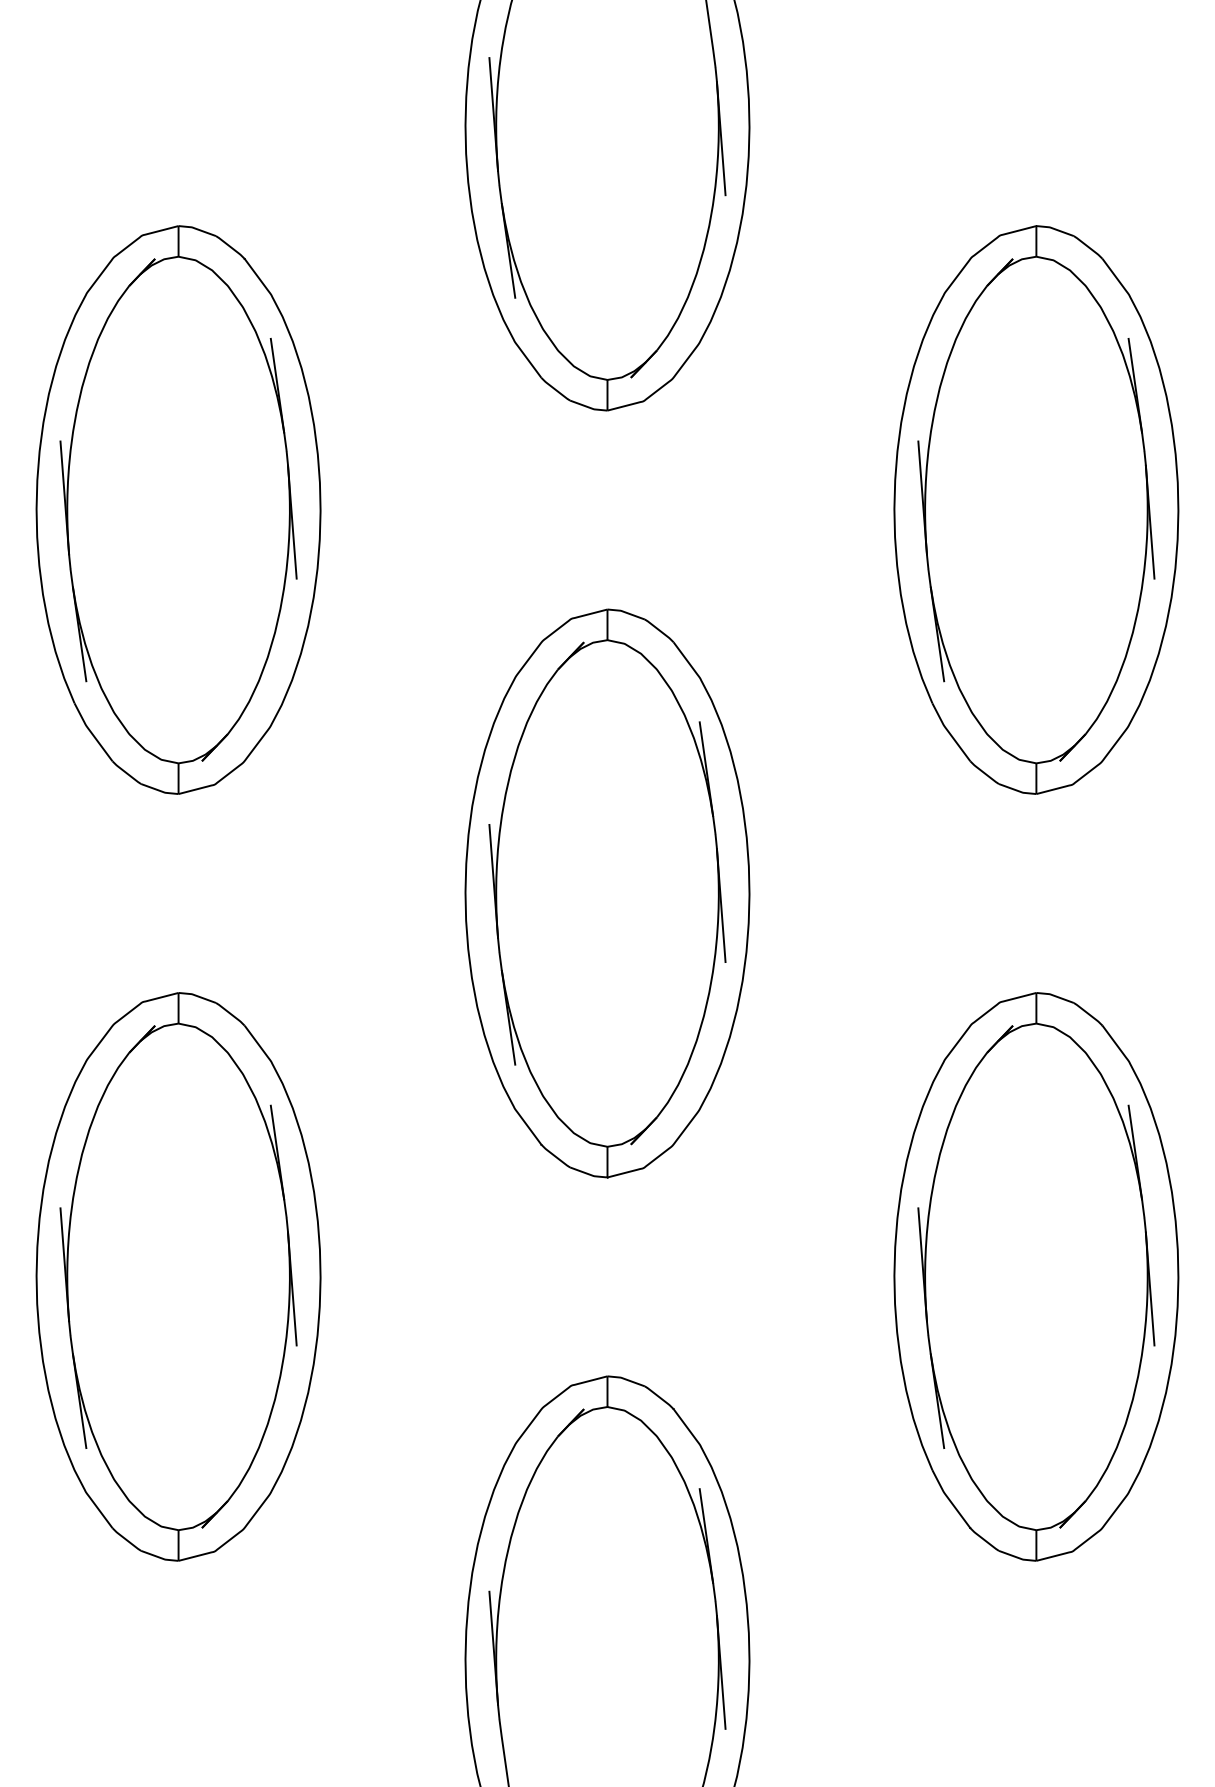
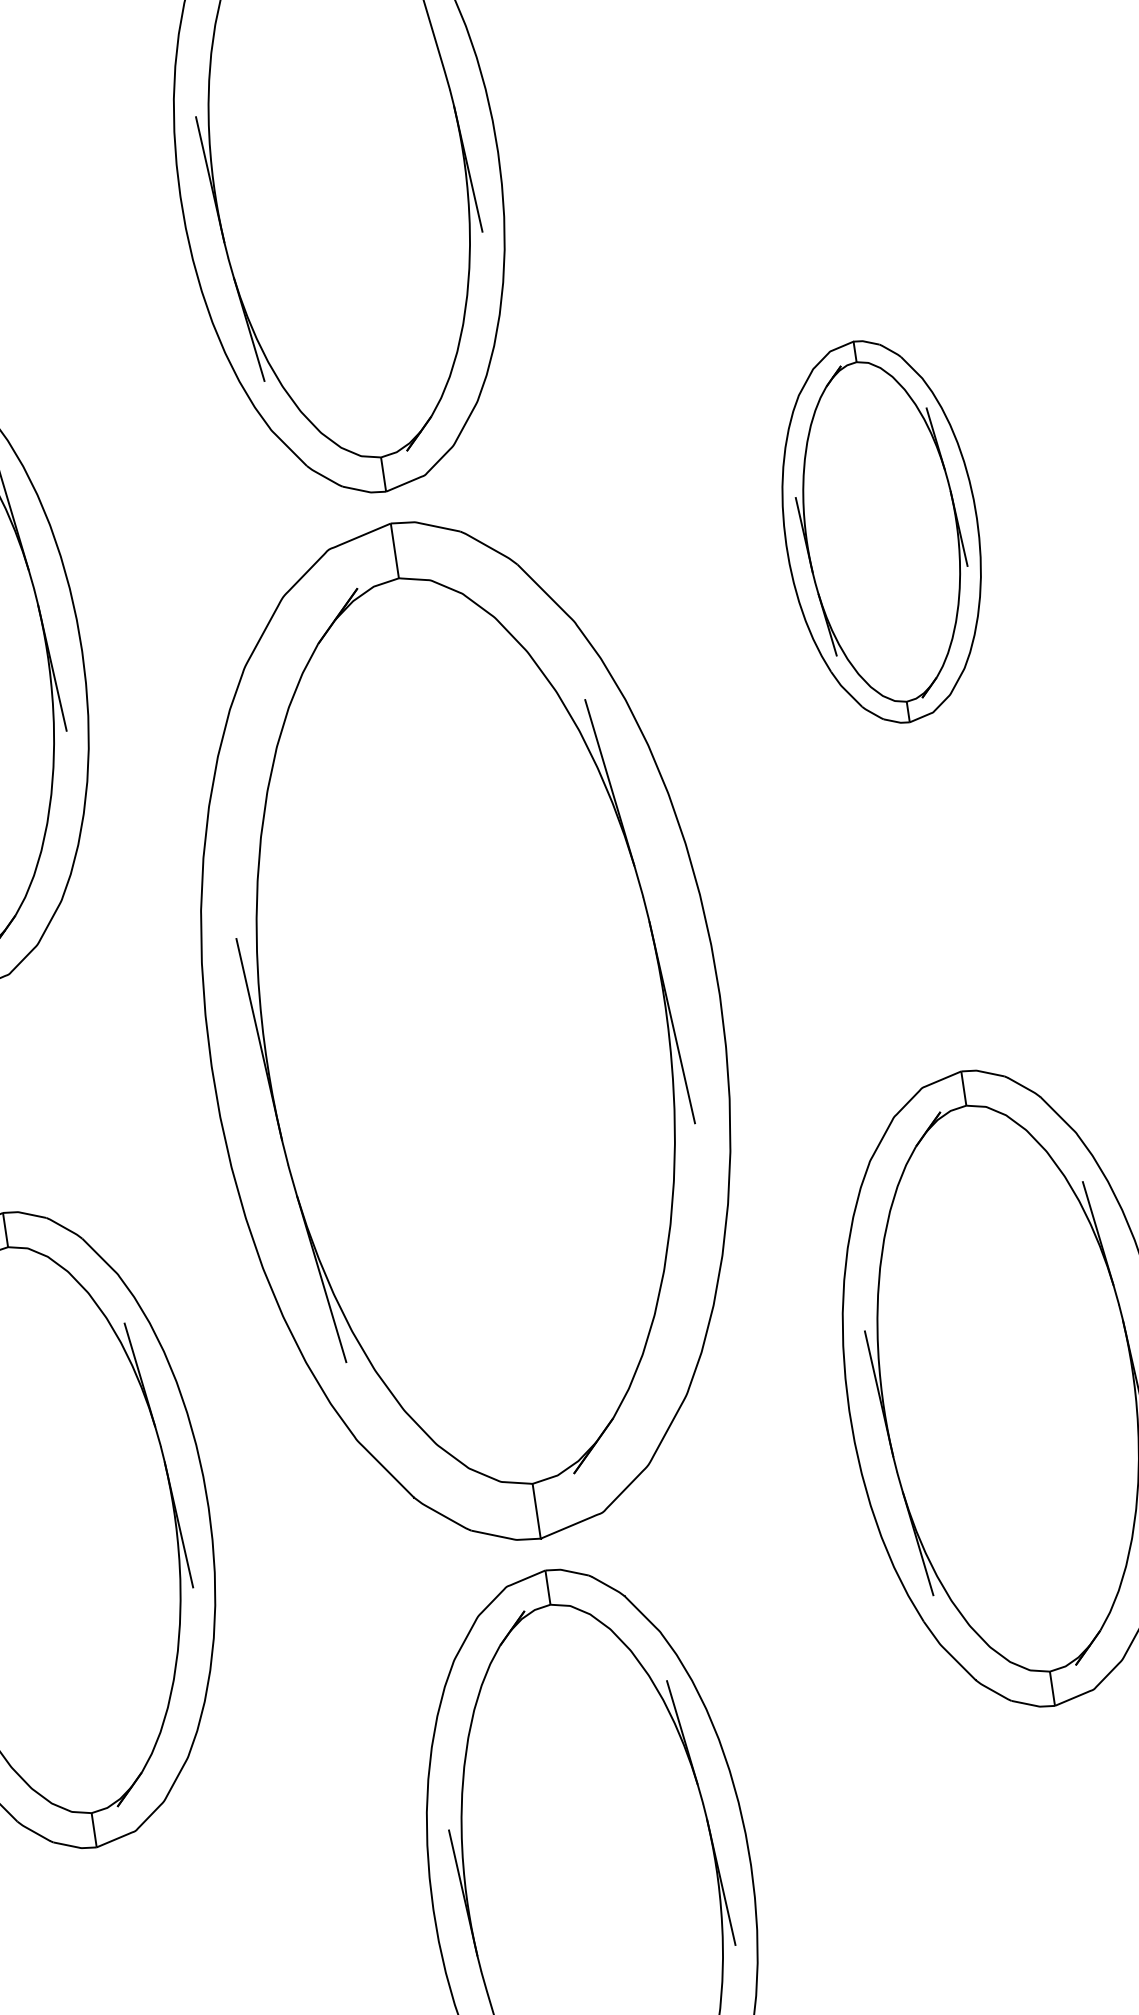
part: (1036, 509) -> (881, 531), size x0.6
part: (607, 893) -> (465, 1031), size x1.6

